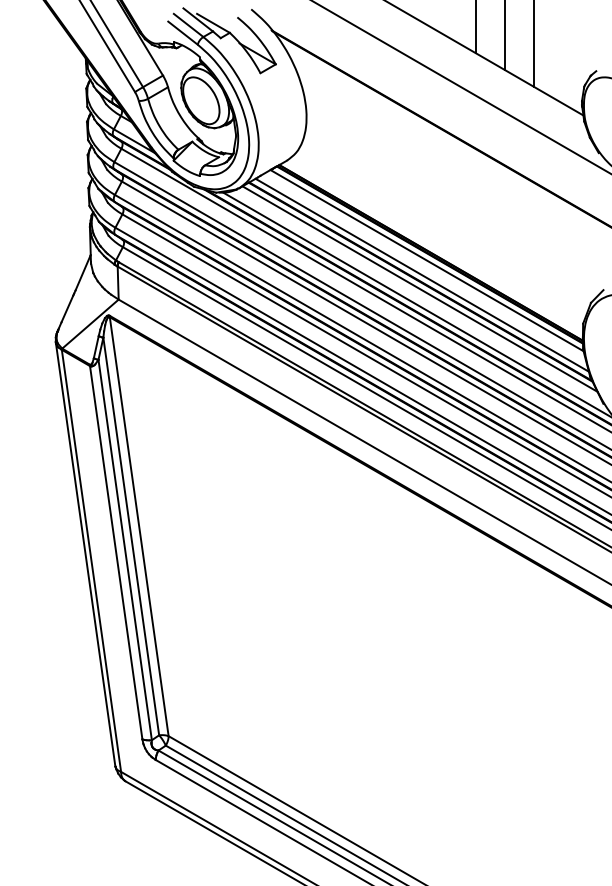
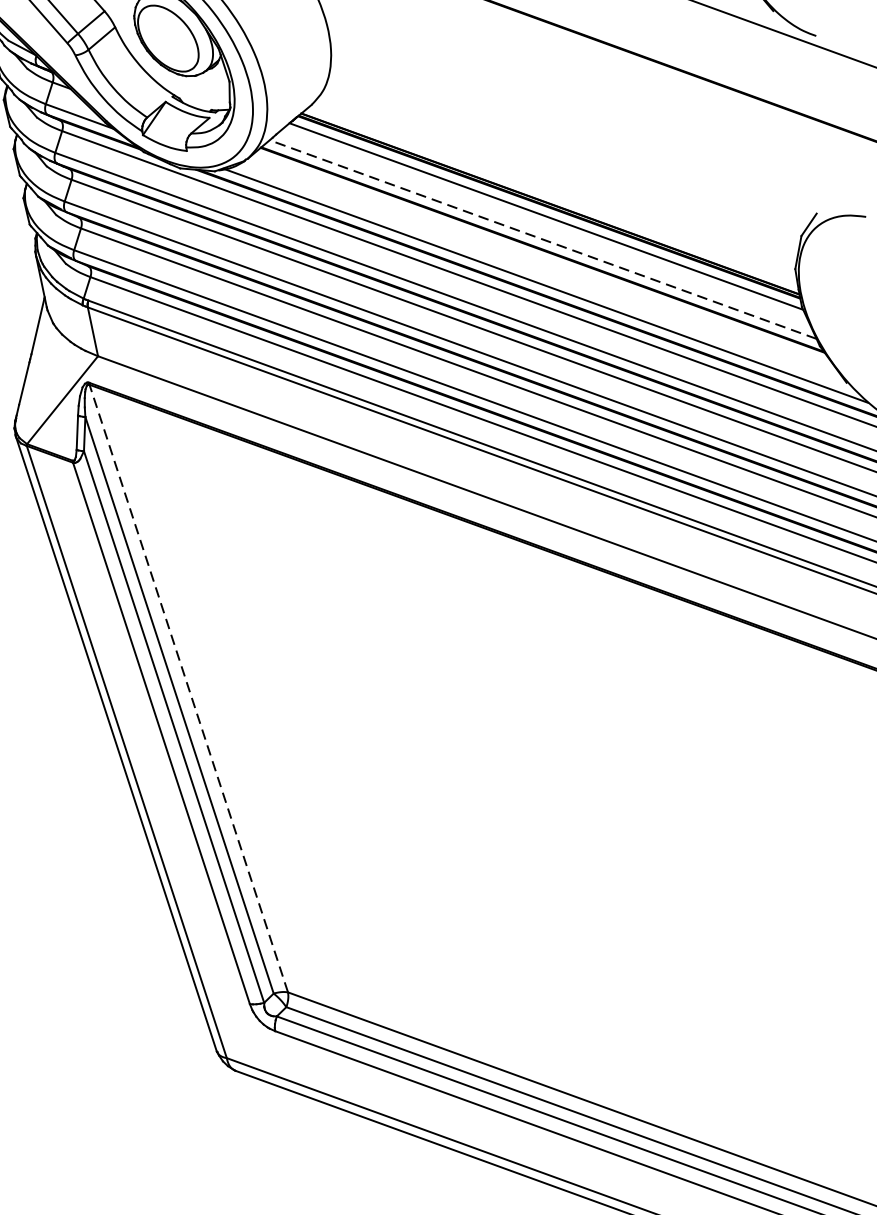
line: (422, 275) -> (543, 239), solid -> dashed
line: (419, 288) -> (542, 260), removed
line: (139, 526) -> (189, 688), solid -> dashed

